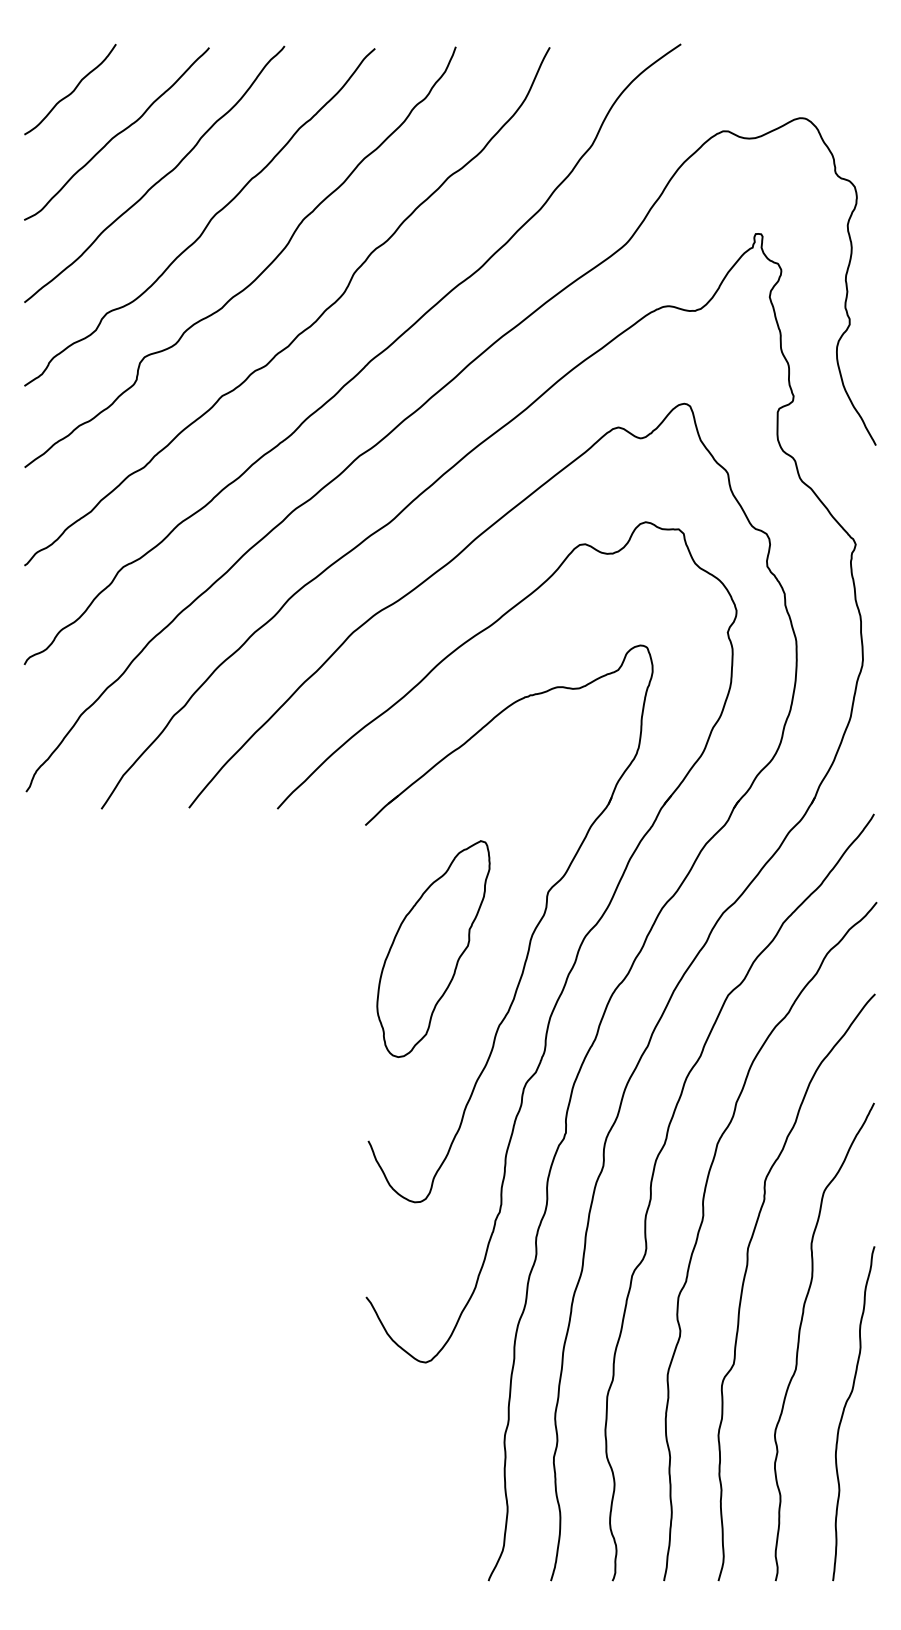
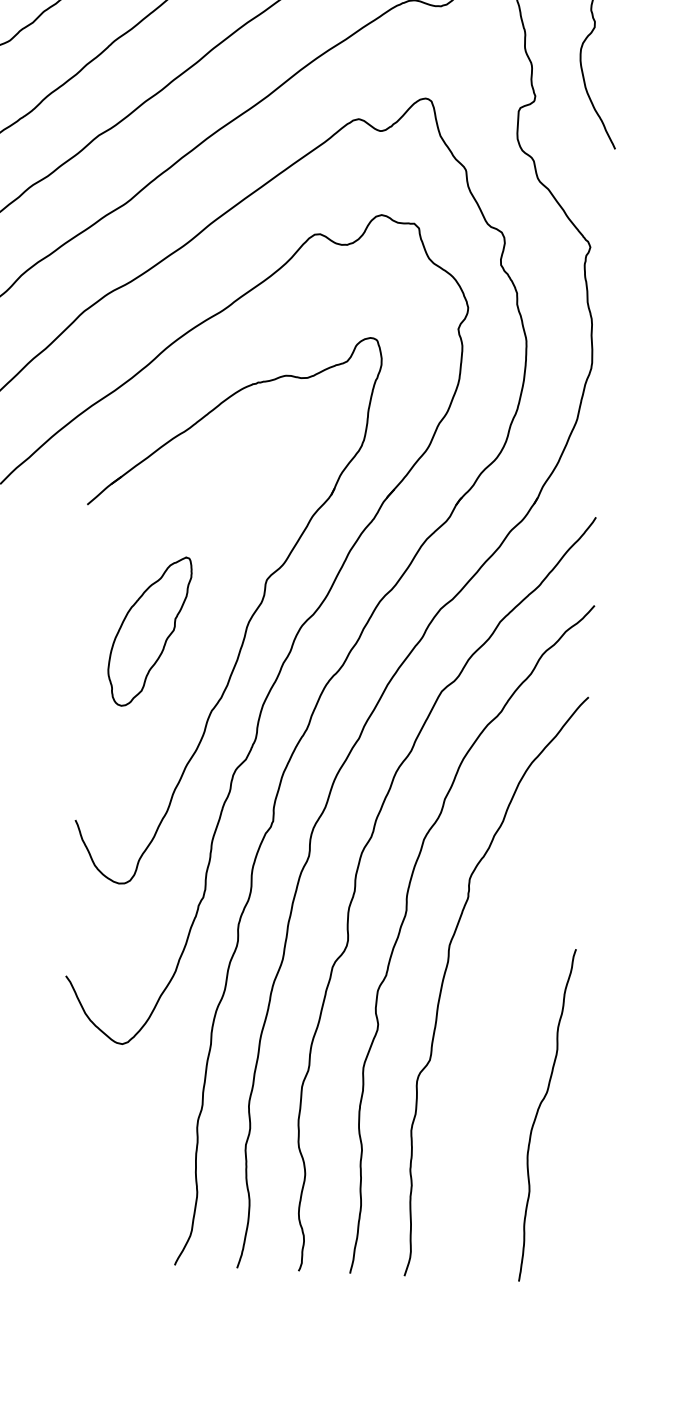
part: (433, 948) -> (149, 630), size x0.7
curve: (800, 1334) -> (497, 1033), removed

